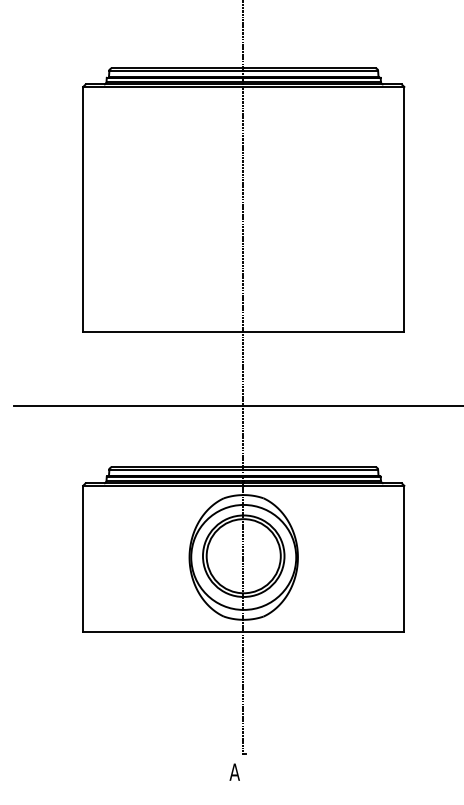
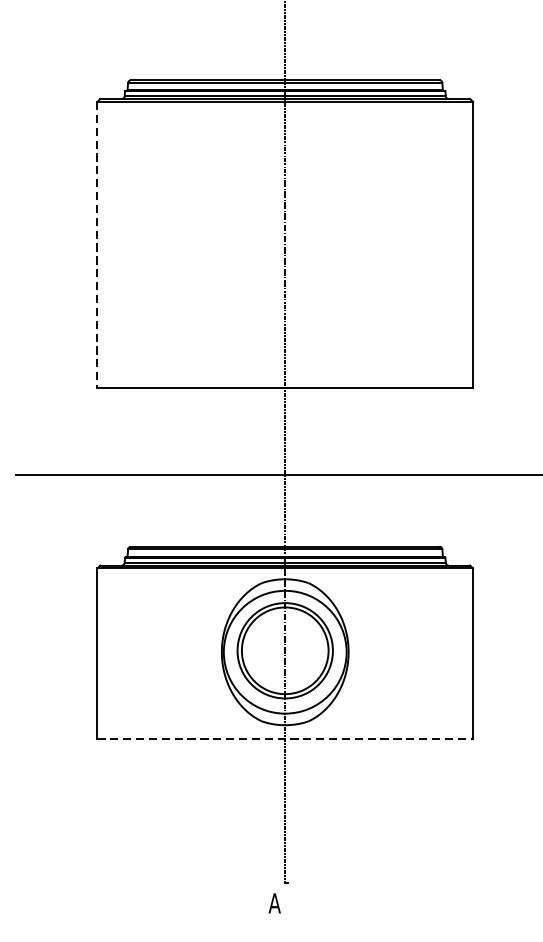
line: (83, 209) -> (97, 245), solid -> dashed
line: (243, 631) -> (284, 738), solid -> dashed

